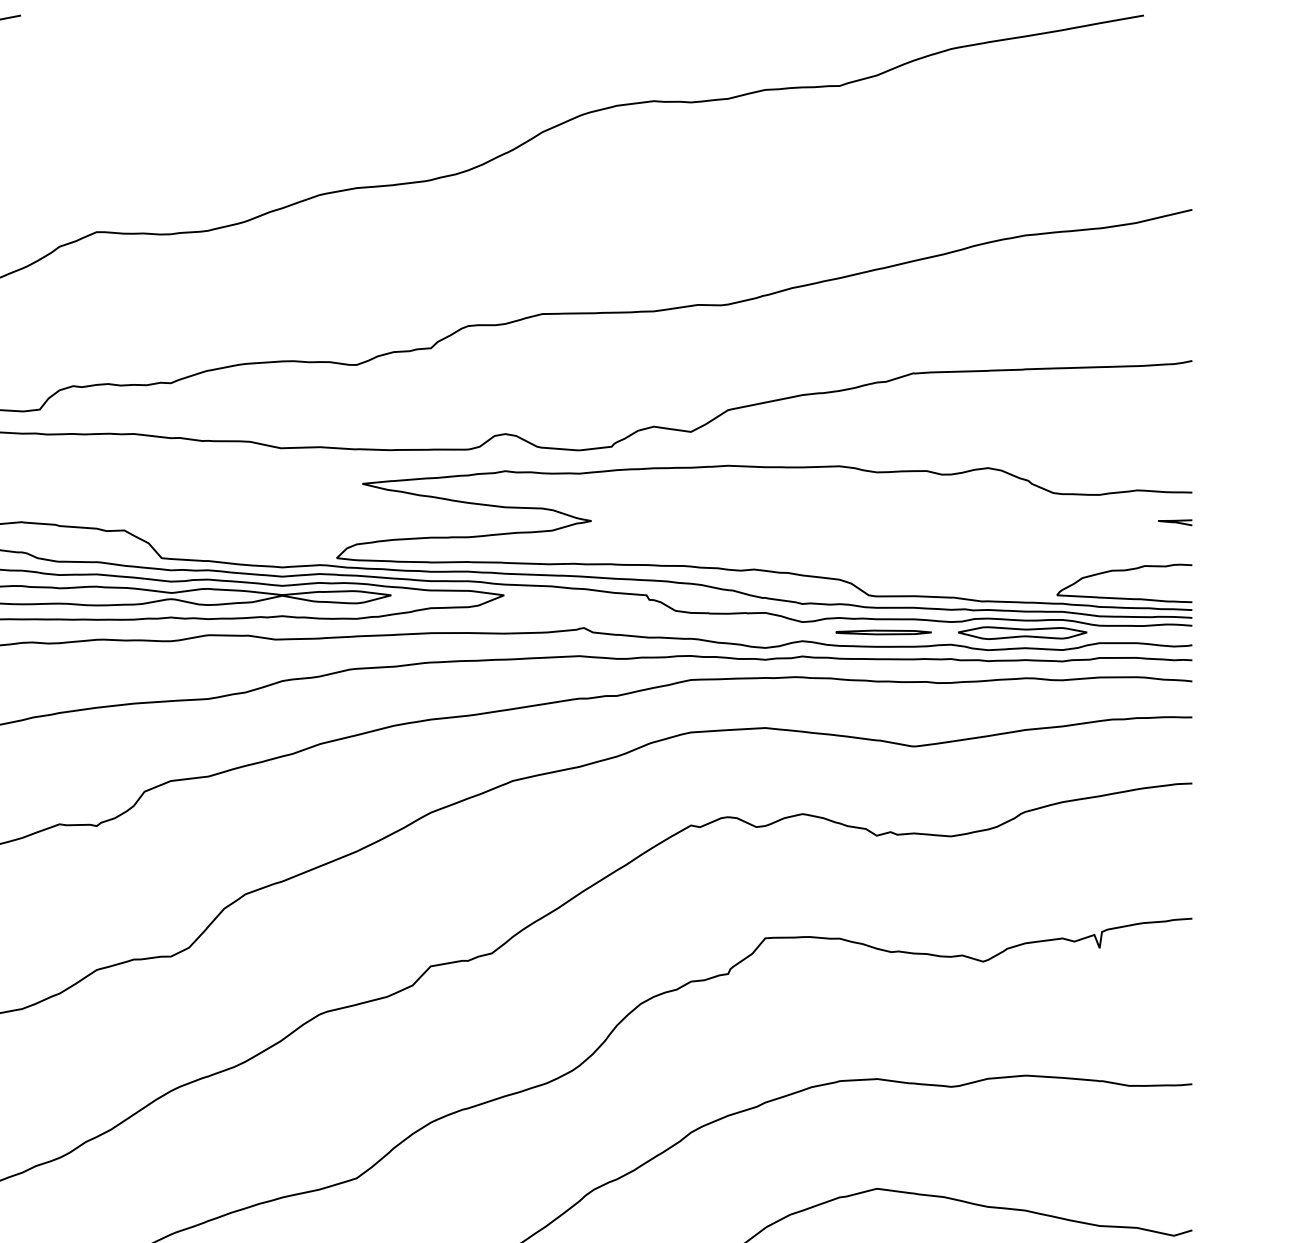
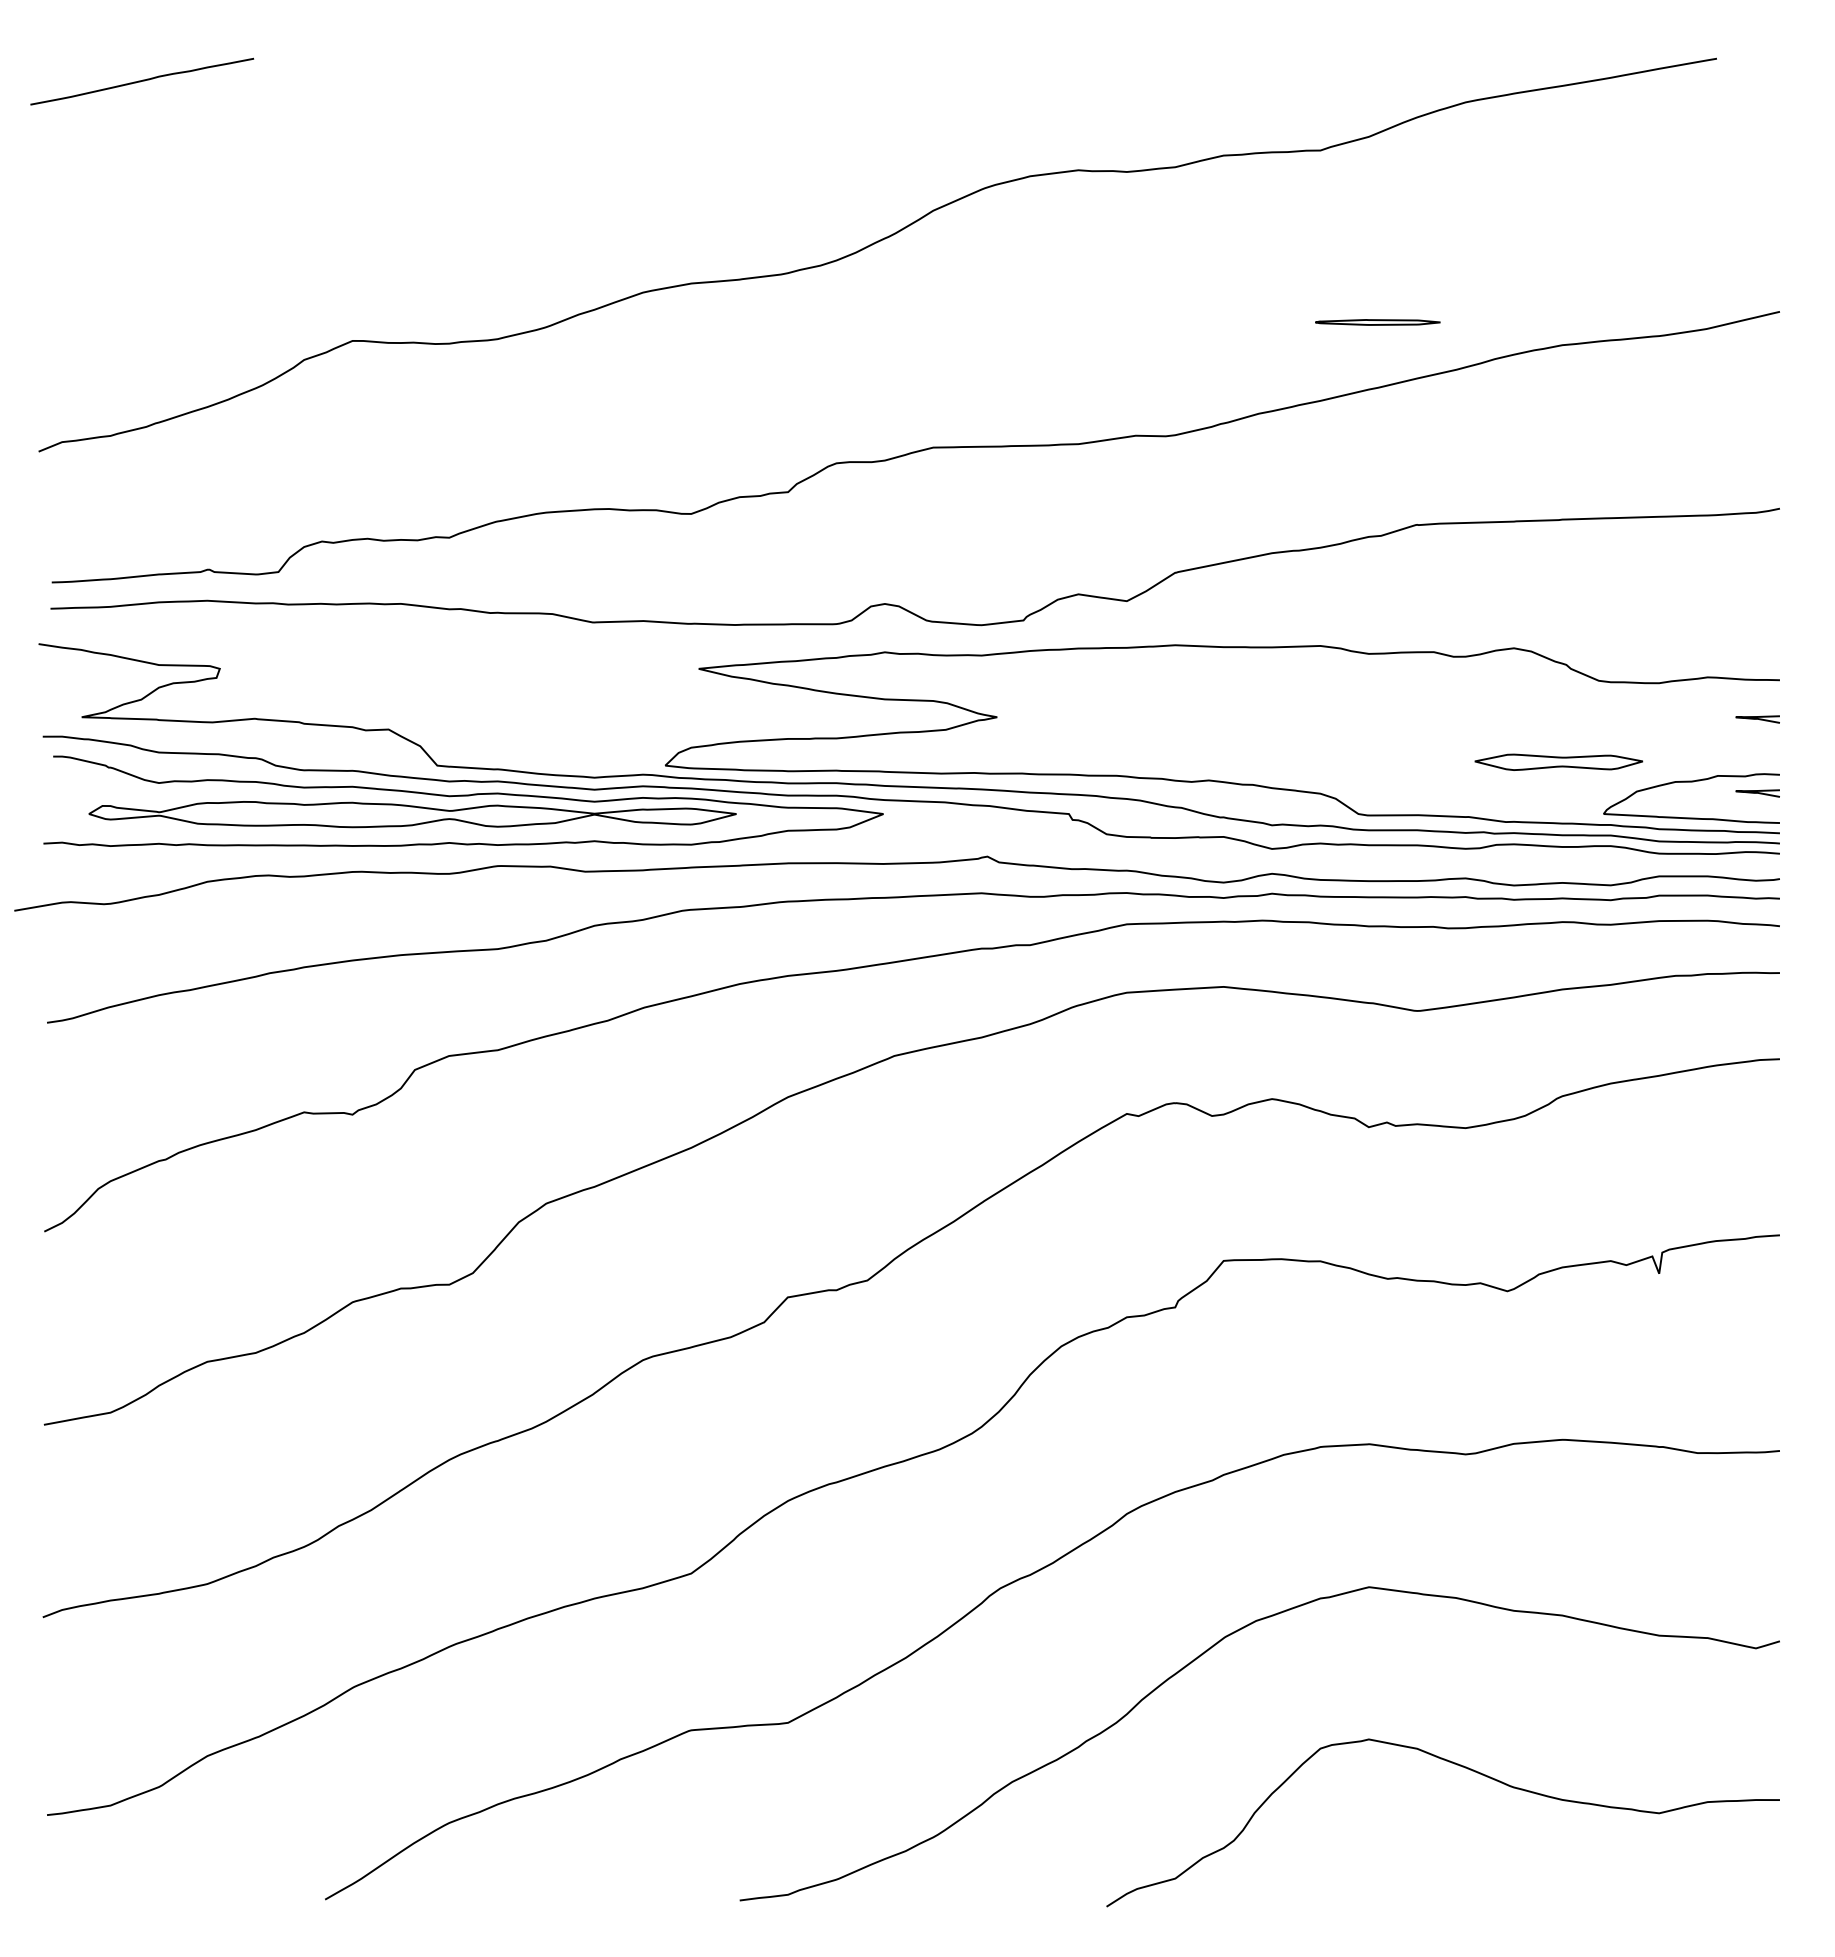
curve: (1175, 579) -> (1757, 793), added
part: (883, 632) -> (1377, 322), moved
part: (1022, 632) -> (1558, 761), moved

